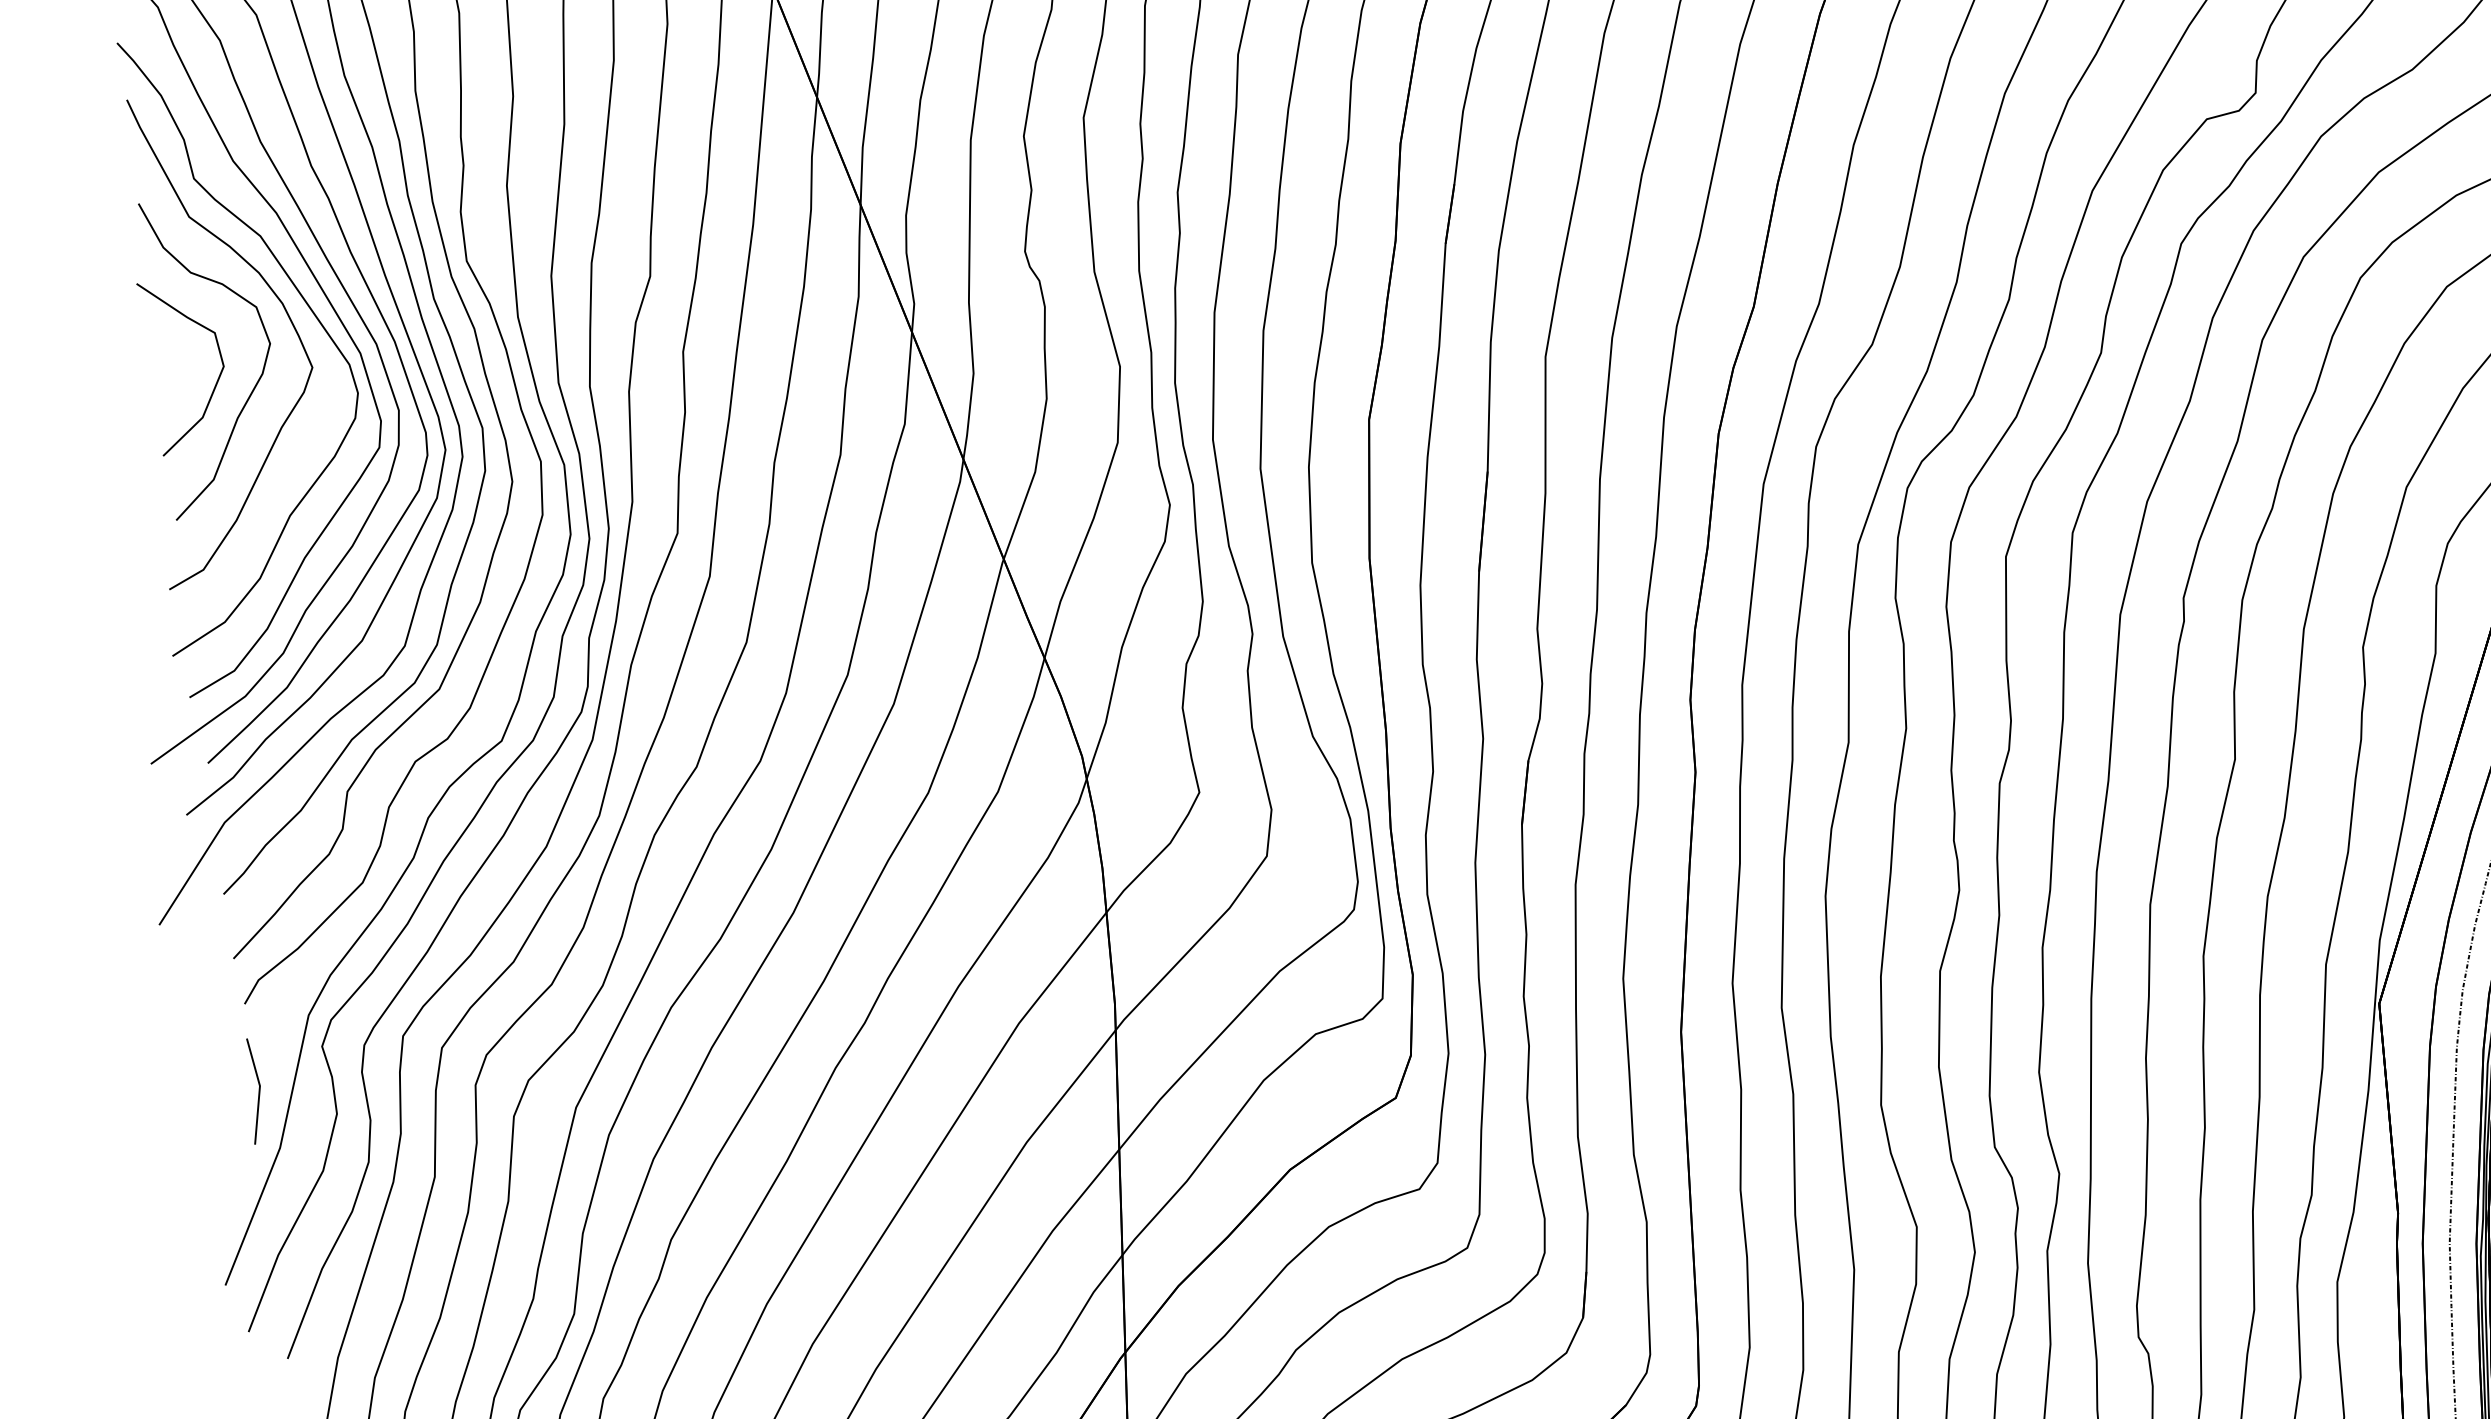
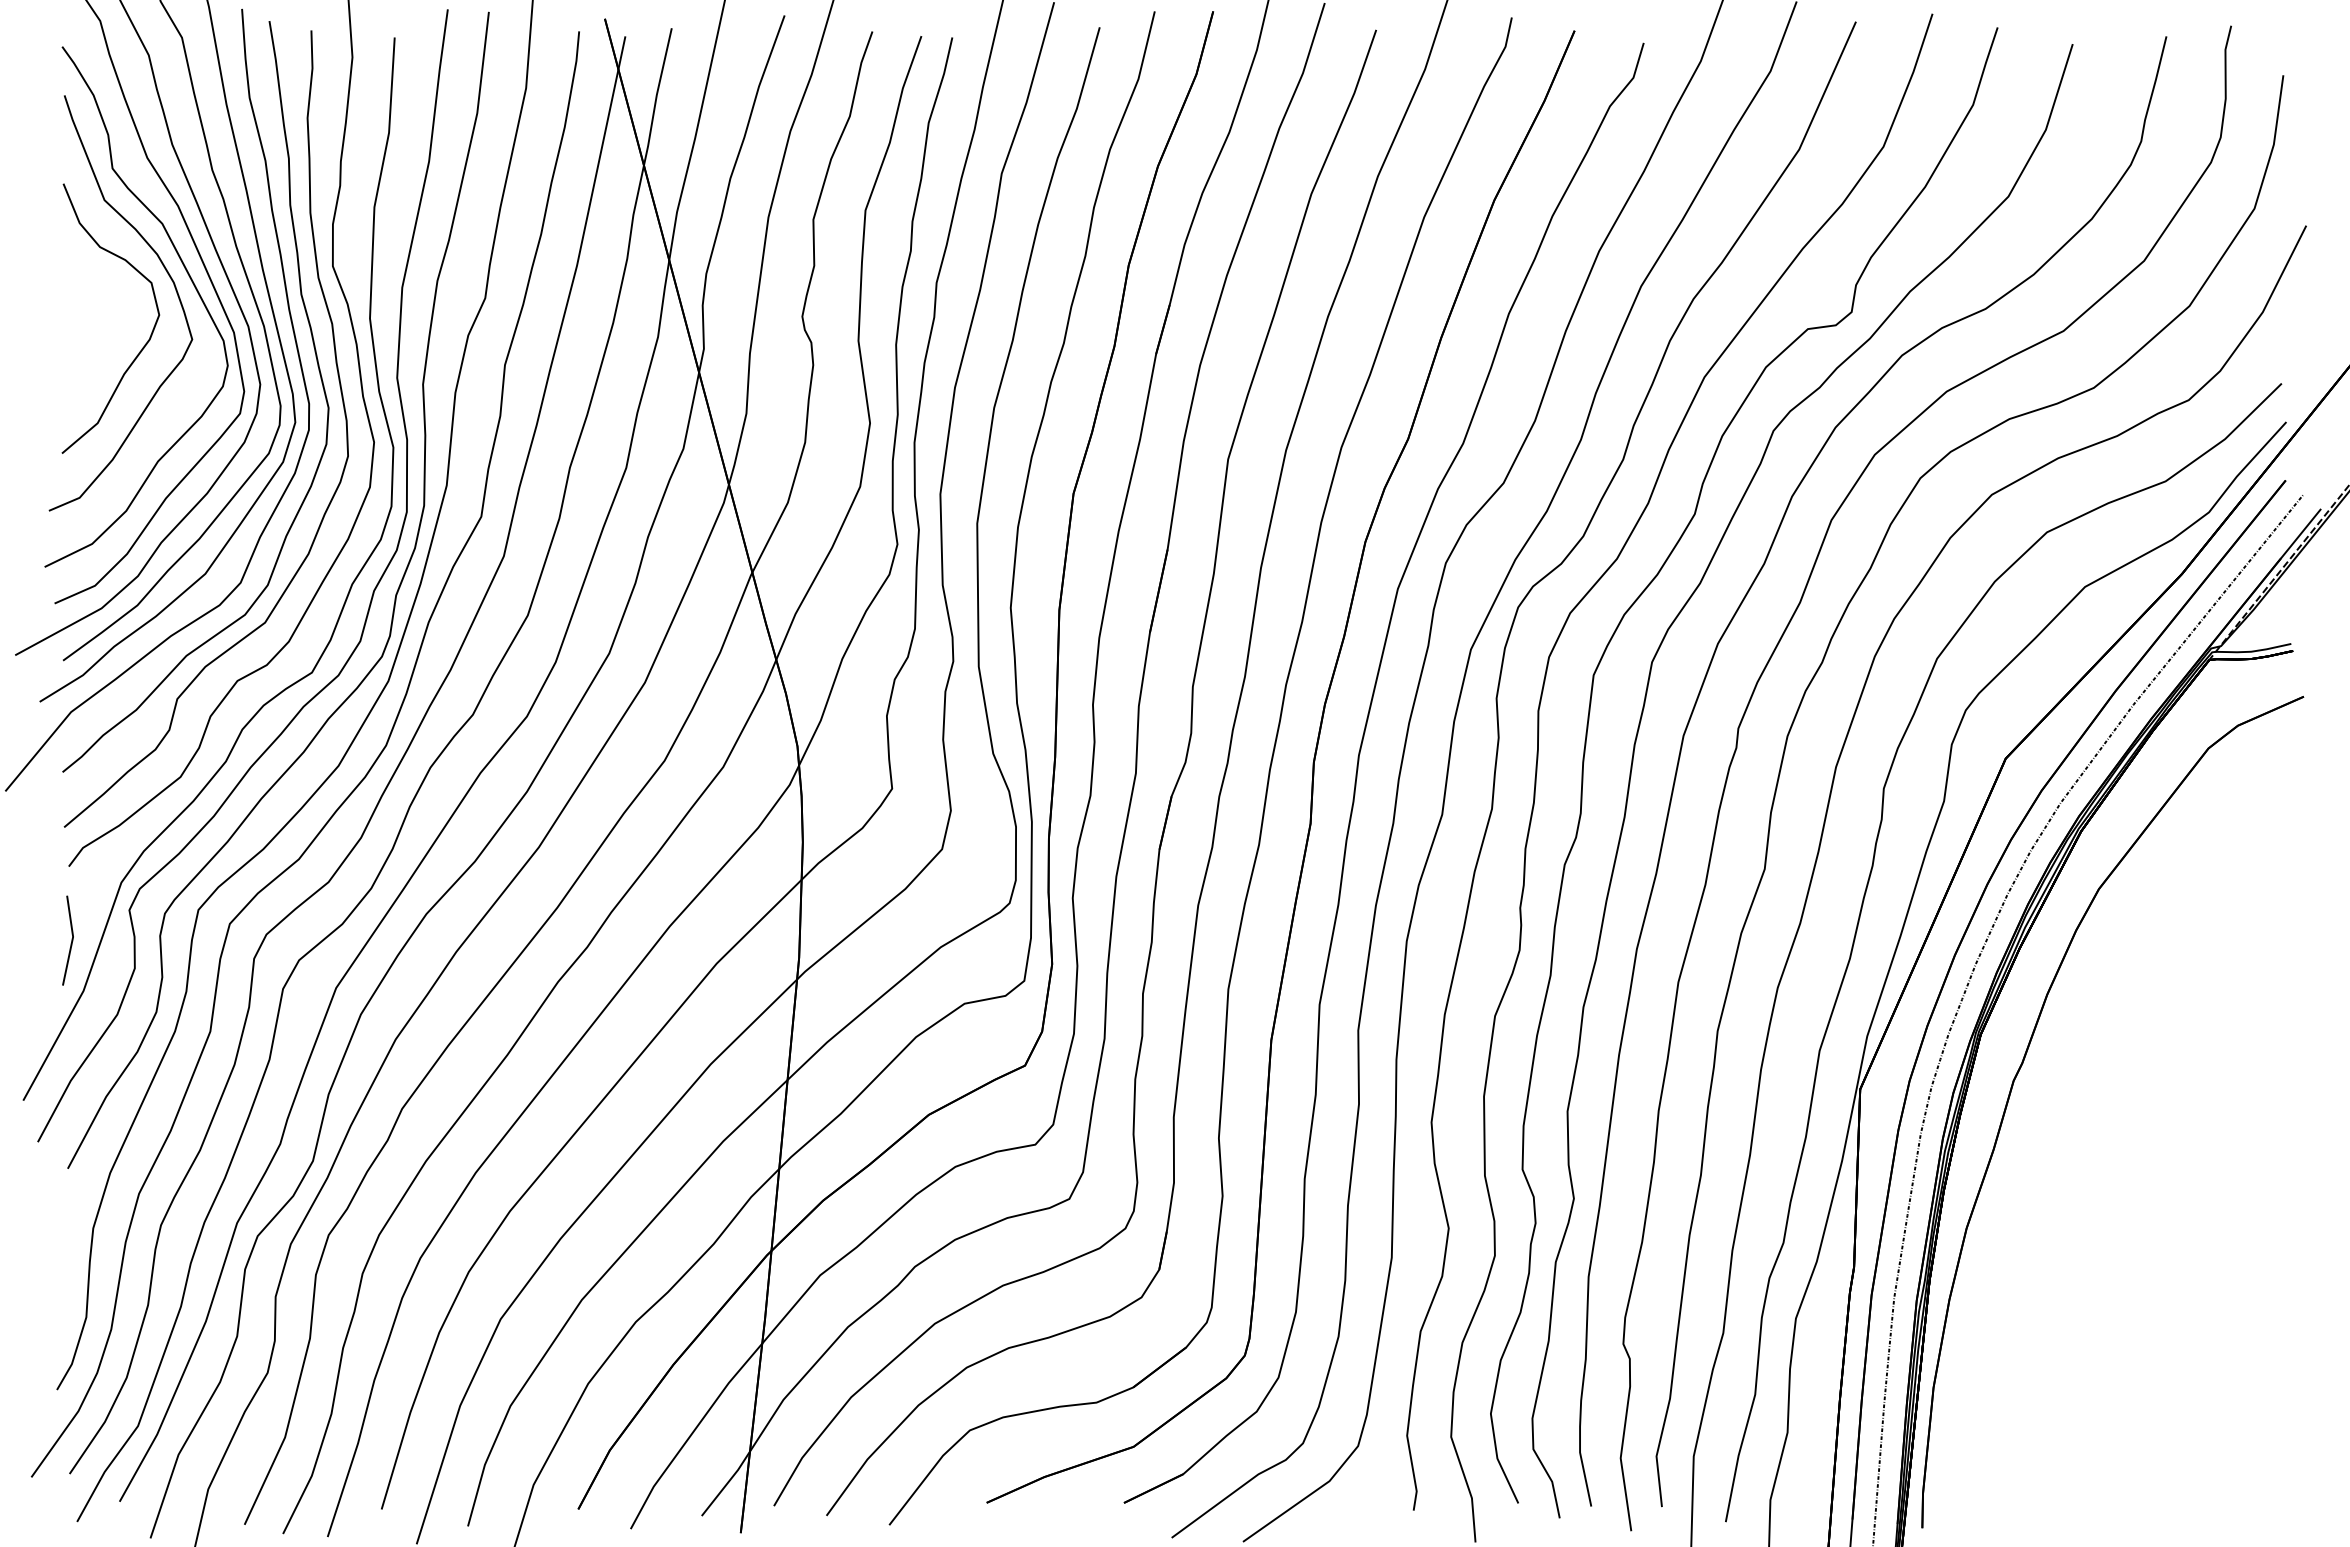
part: (217, 378) -> (111, 338), removed

